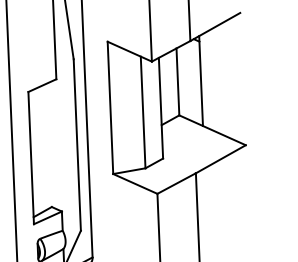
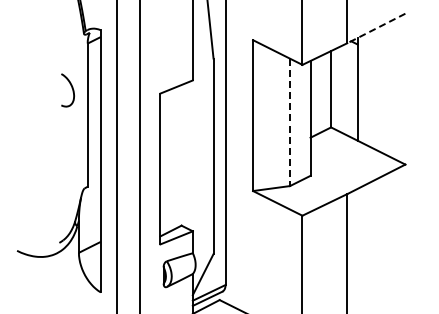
line: (215, 26) -> (376, 28), solid -> dashed
line: (143, 112) -> (290, 122), solid -> dashed

